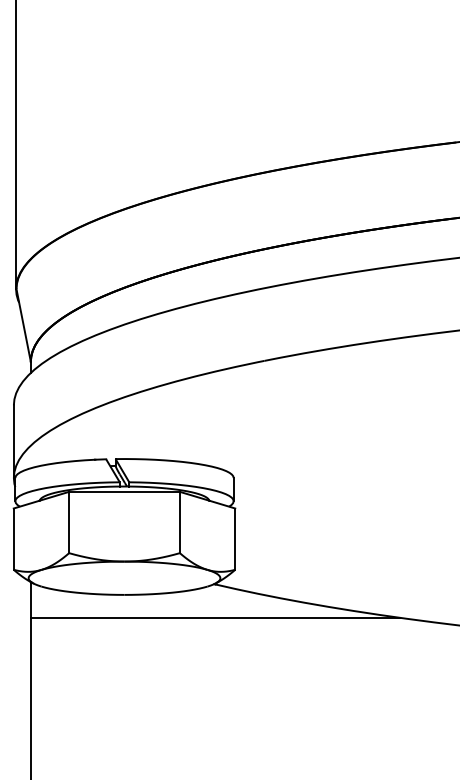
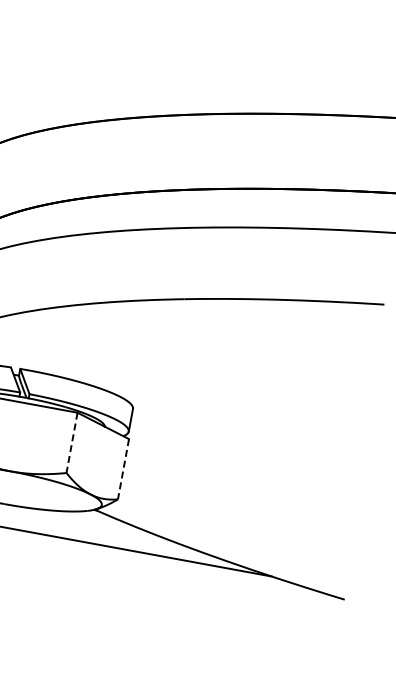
line: (179, 522) -> (71, 442), solid -> dashed
line: (235, 539) -> (123, 469), solid -> dashed

